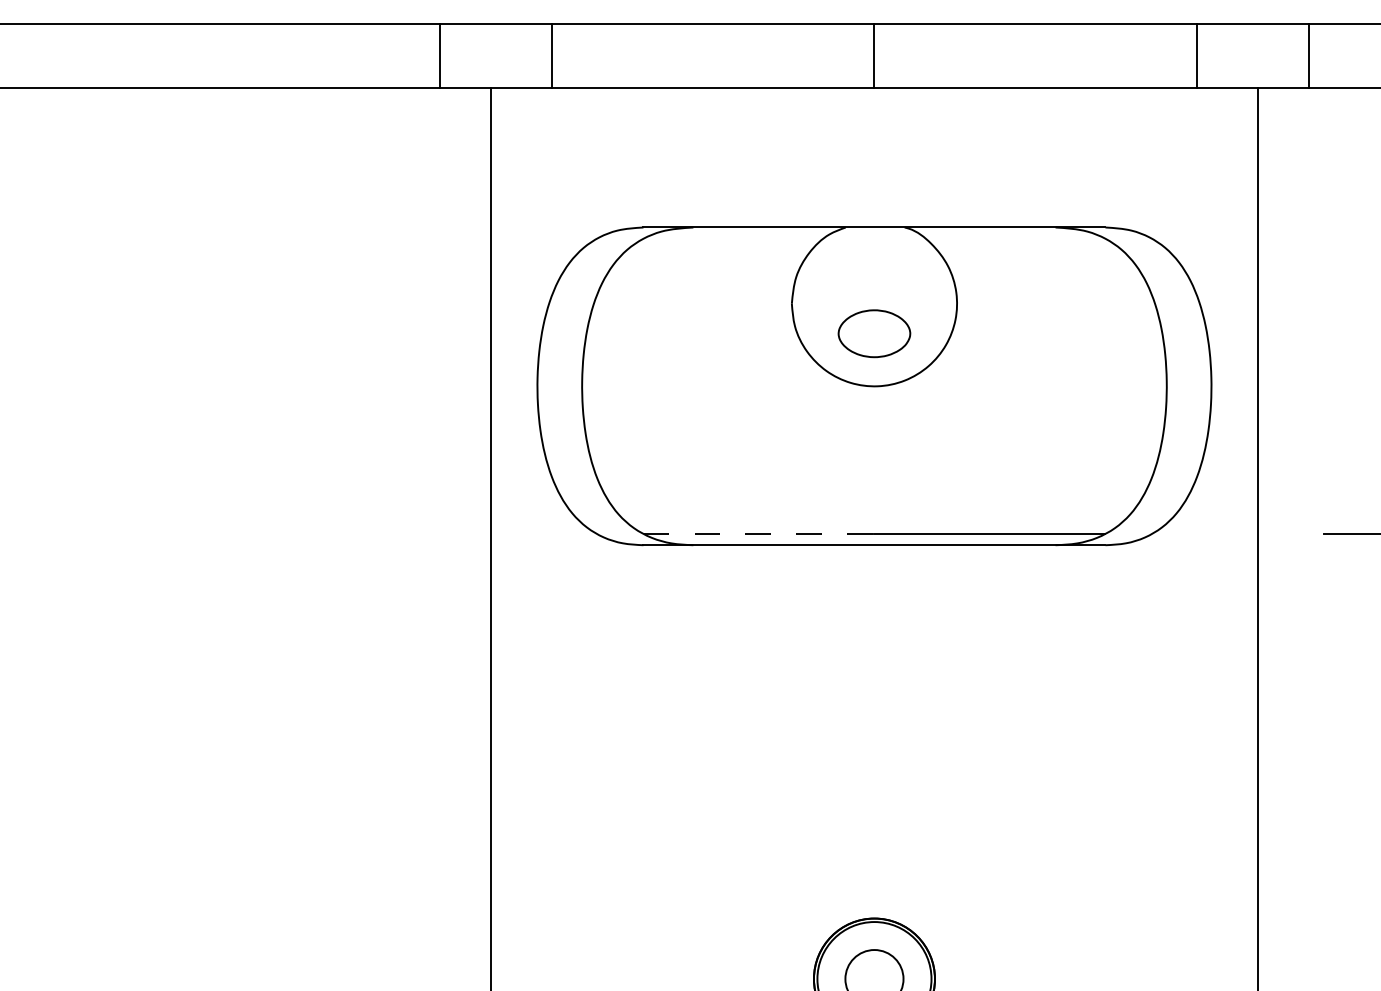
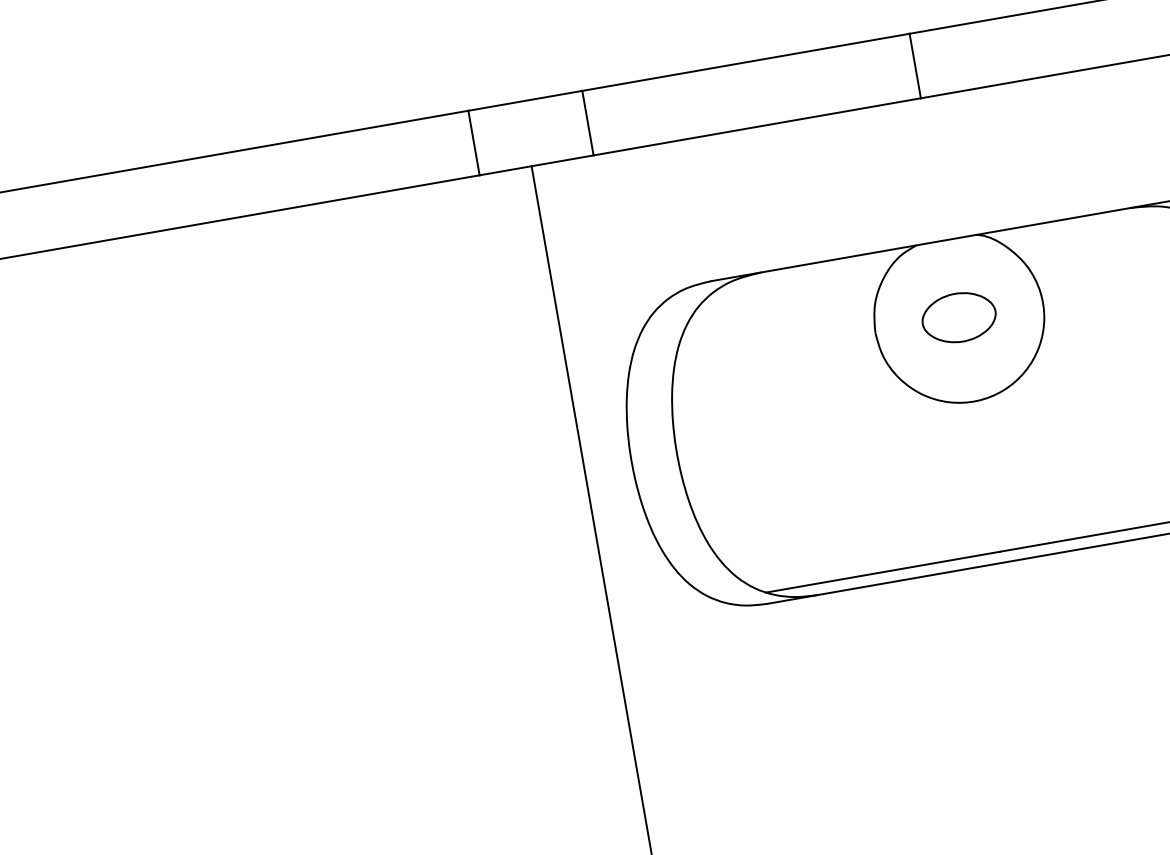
part: (874, 333) -> (959, 317), moved
line: (759, 534) -> (883, 572), dashed -> solid

